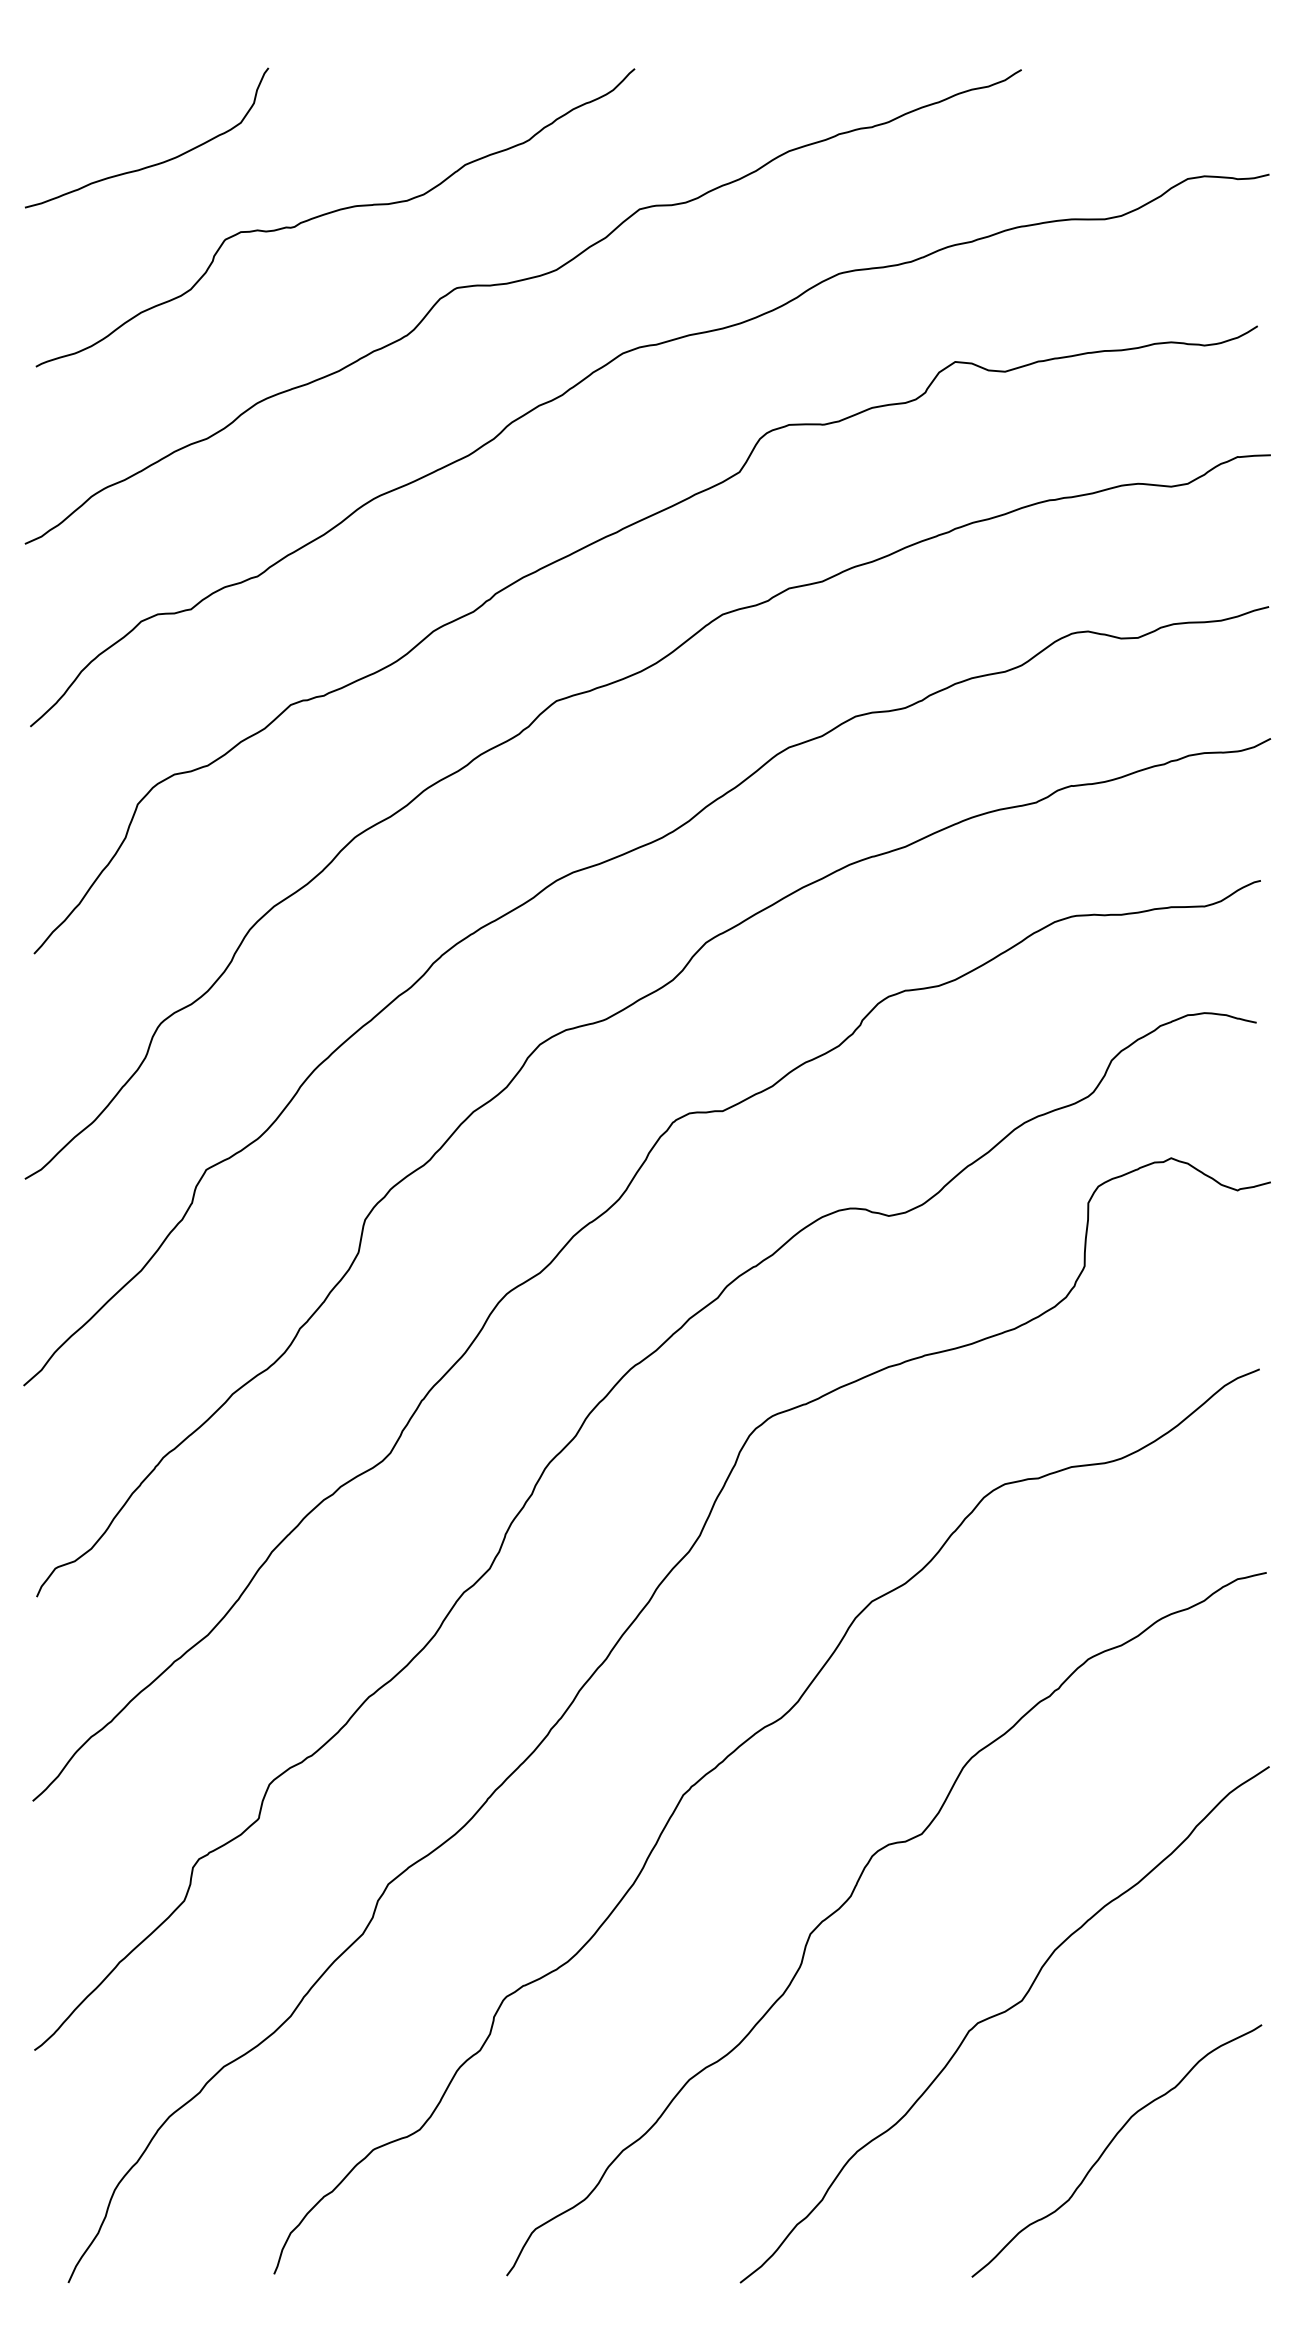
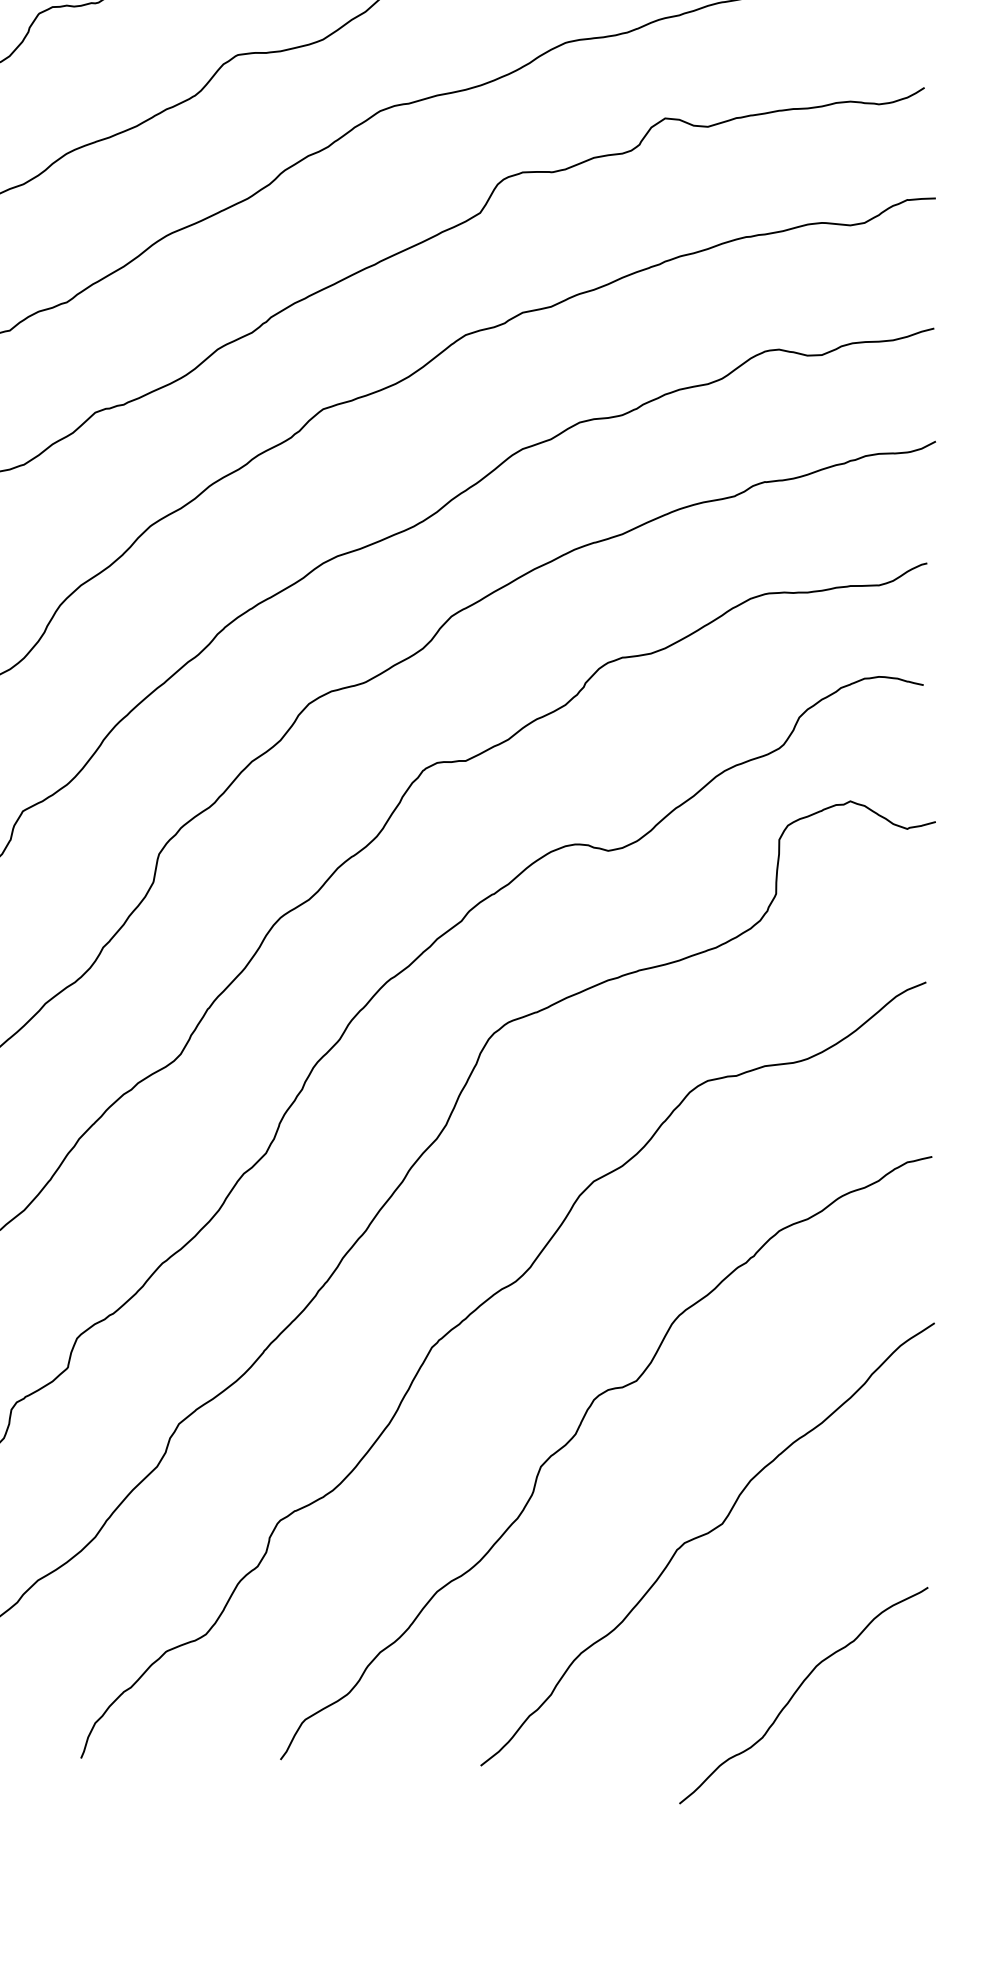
curve: (1110, 2144) -> (798, 1690), moved

